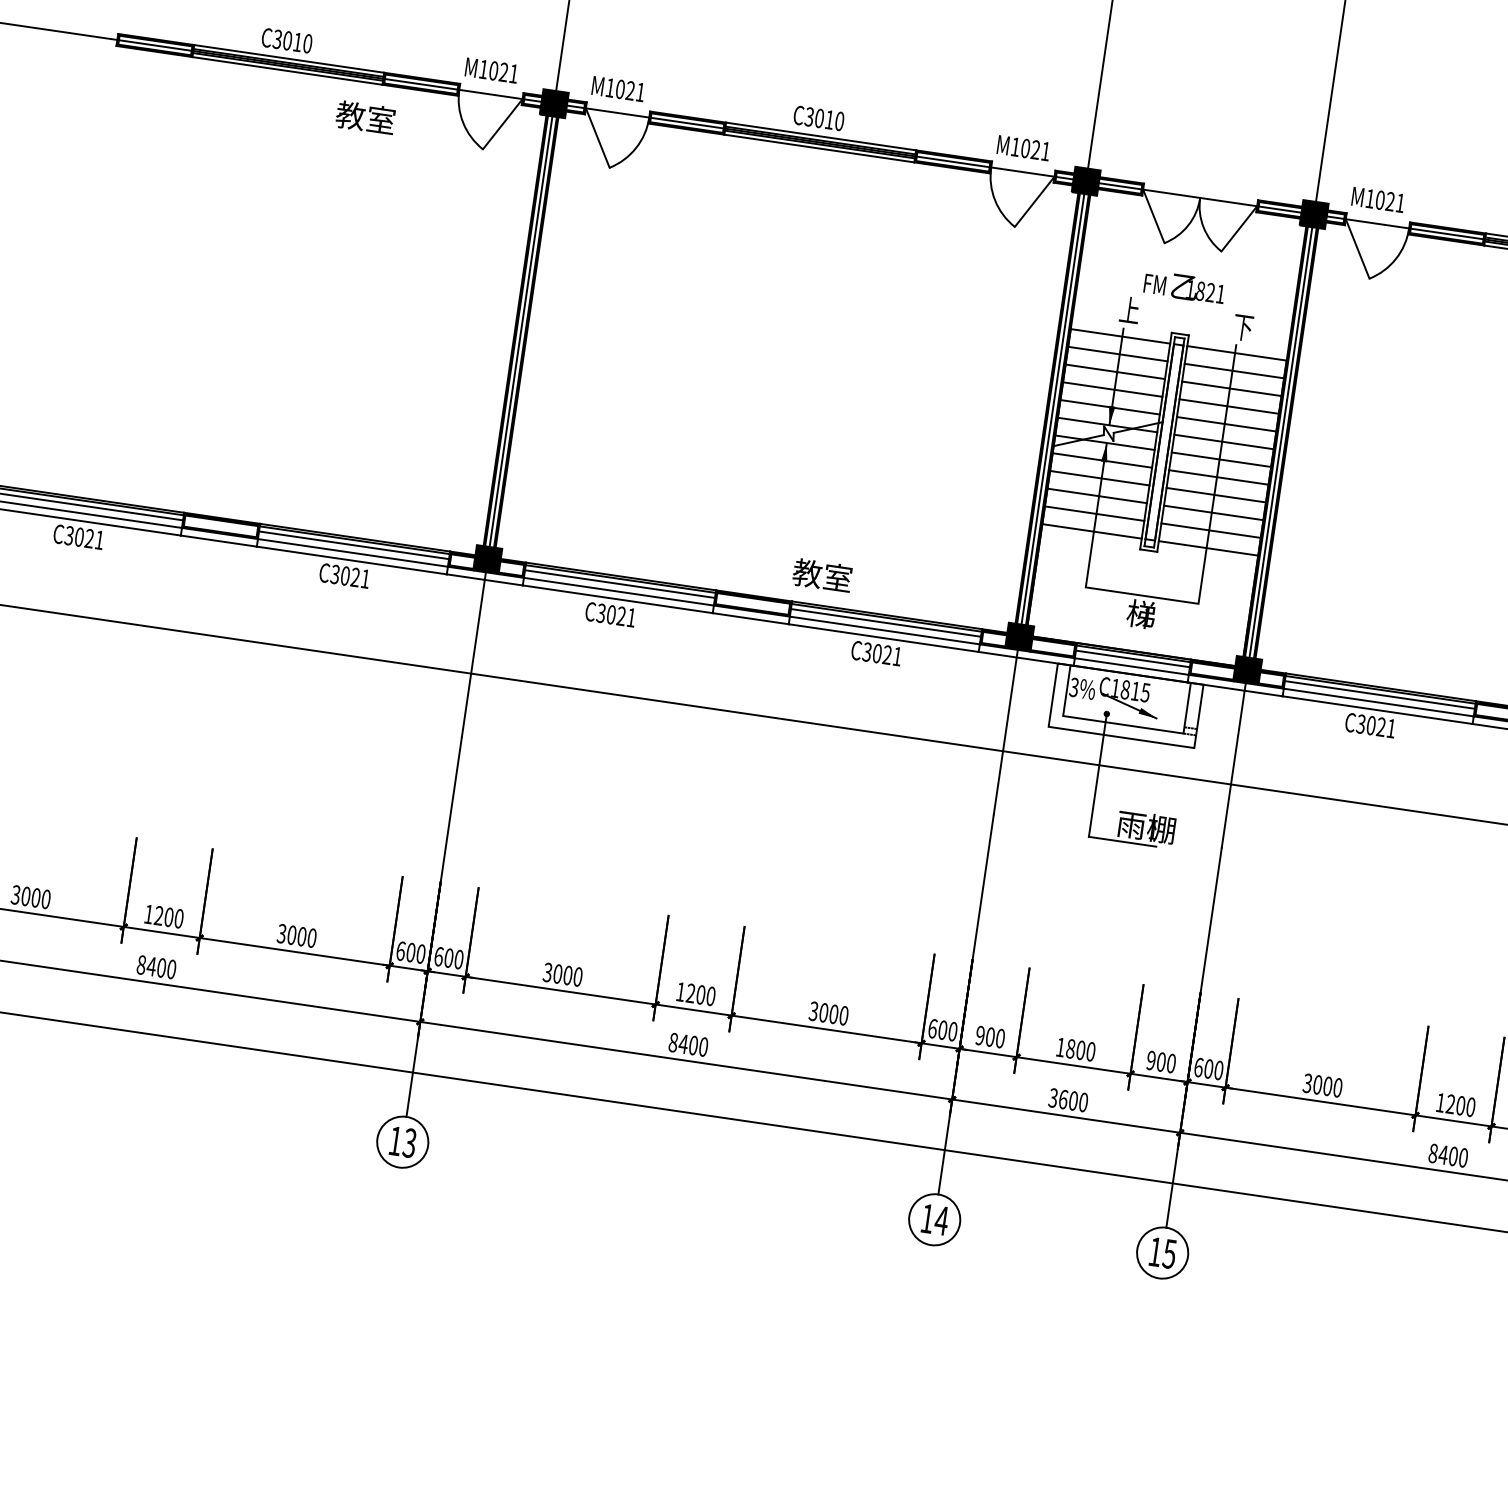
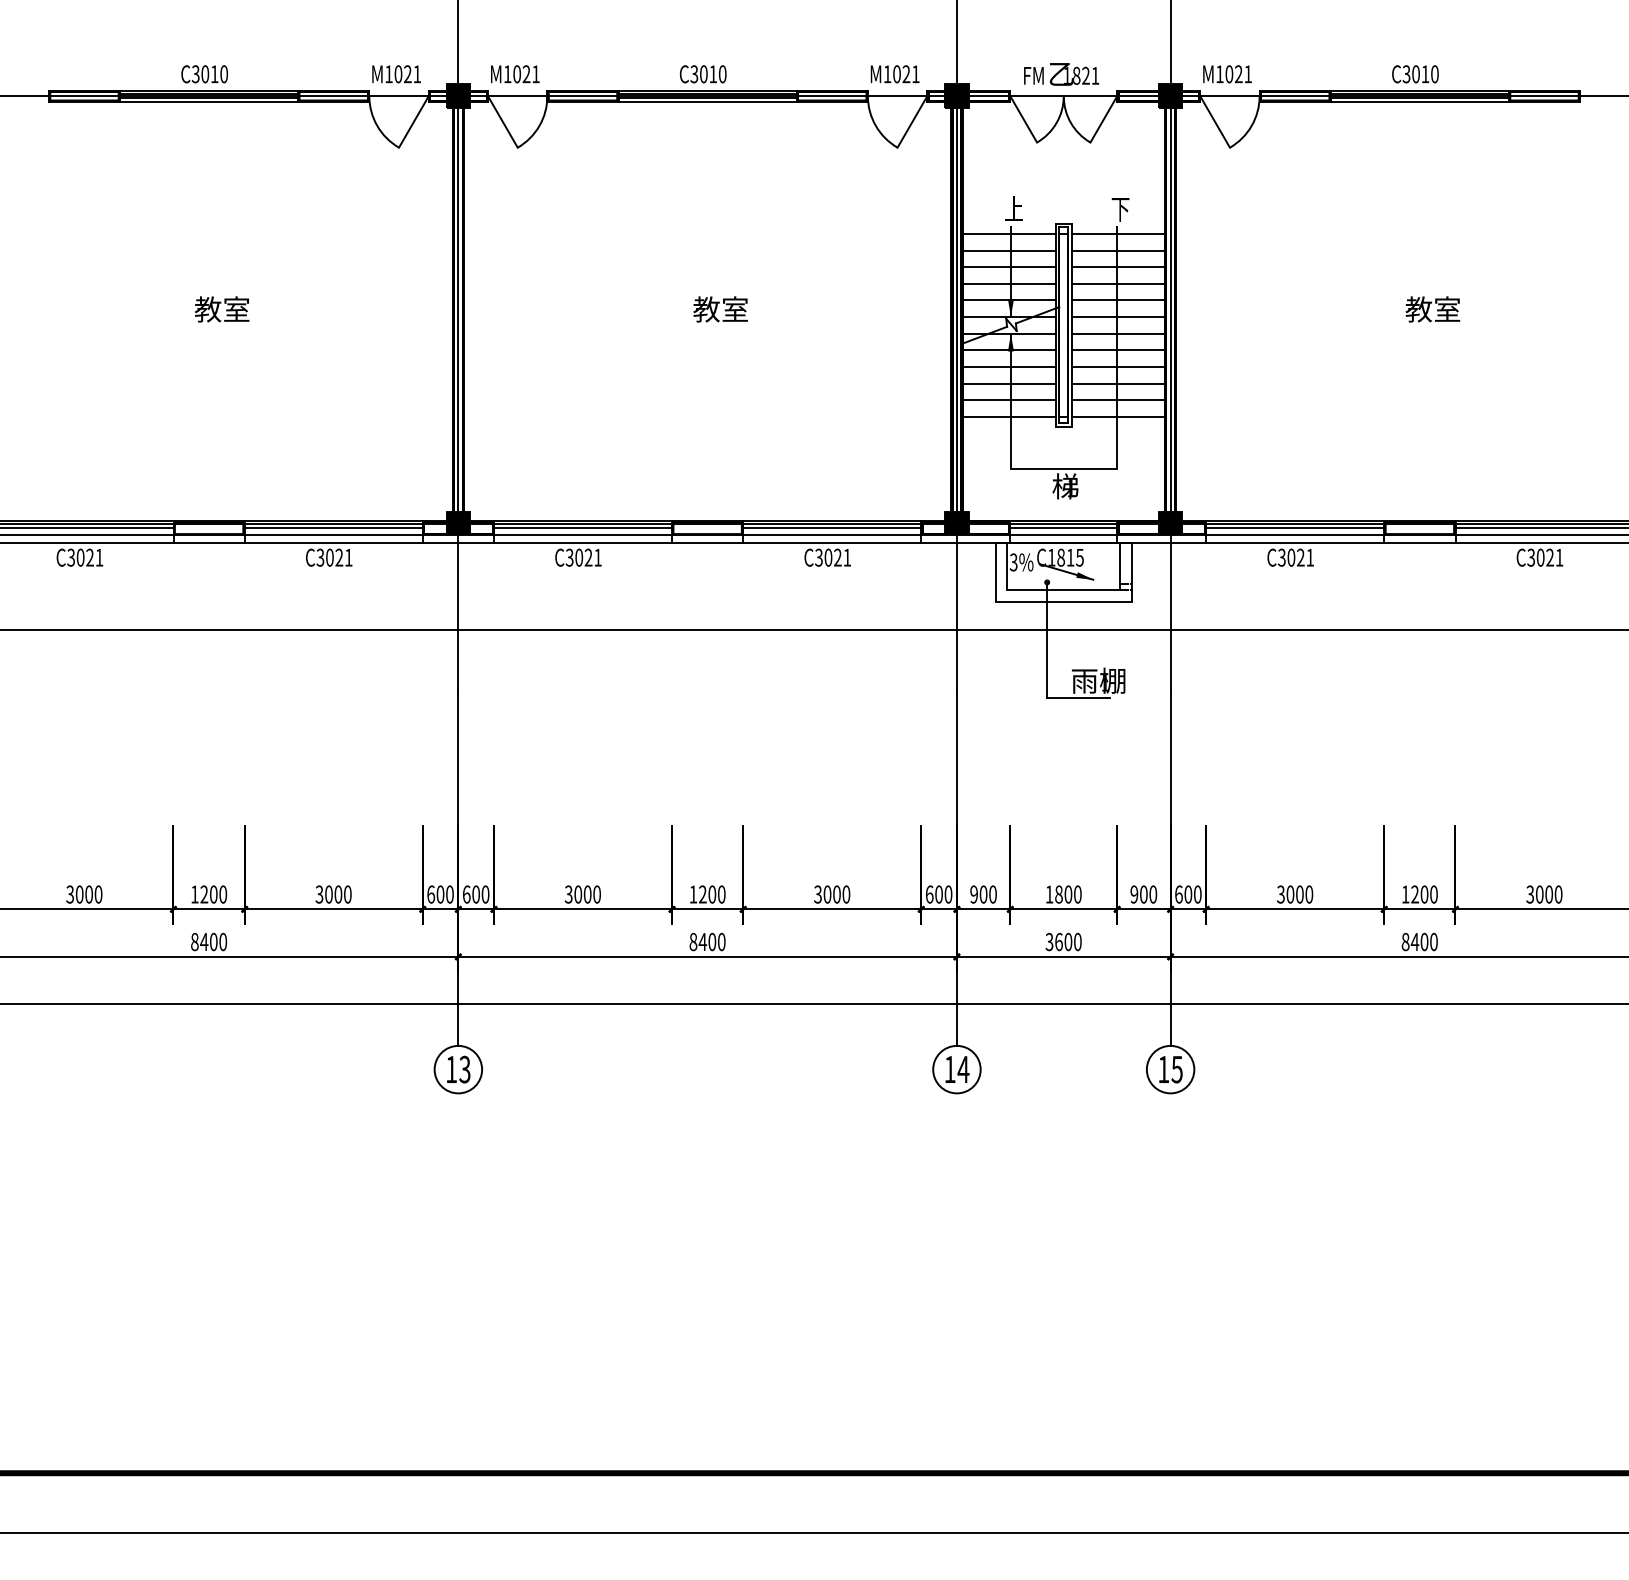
text: (364, 117) -> (221, 309), moved
text: (1184, 287) -> (1061, 74), moved
text: (822, 575) -> (720, 309), moved

